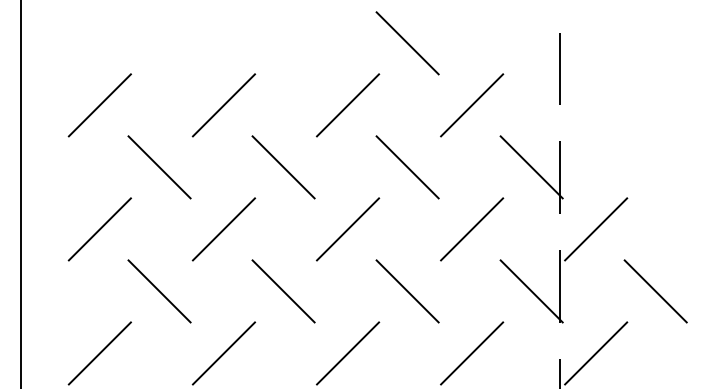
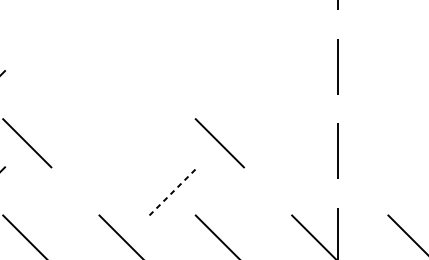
line: (407, 43) -> (219, 47), removed
line: (223, 105) -> (76, 95), removed
line: (348, 105) -> (173, 95), removed
line: (472, 105) -> (270, 95), removed
line: (283, 167) -> (123, 143), removed
line: (531, 167) -> (316, 143), removed
line: (223, 229) -> (76, 191), removed
line: (348, 229) -> (173, 191), solid -> dashed
line: (472, 229) -> (270, 191), removed
line: (596, 229) -> (366, 191), removed

